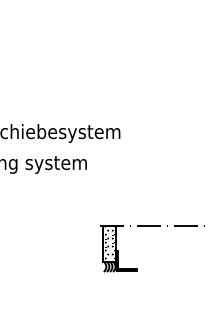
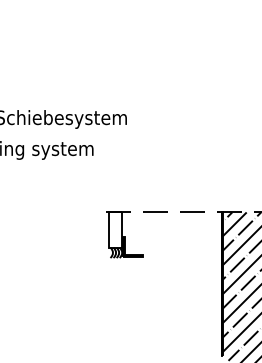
hatch: (109, 243) -> (116, 229), removed

